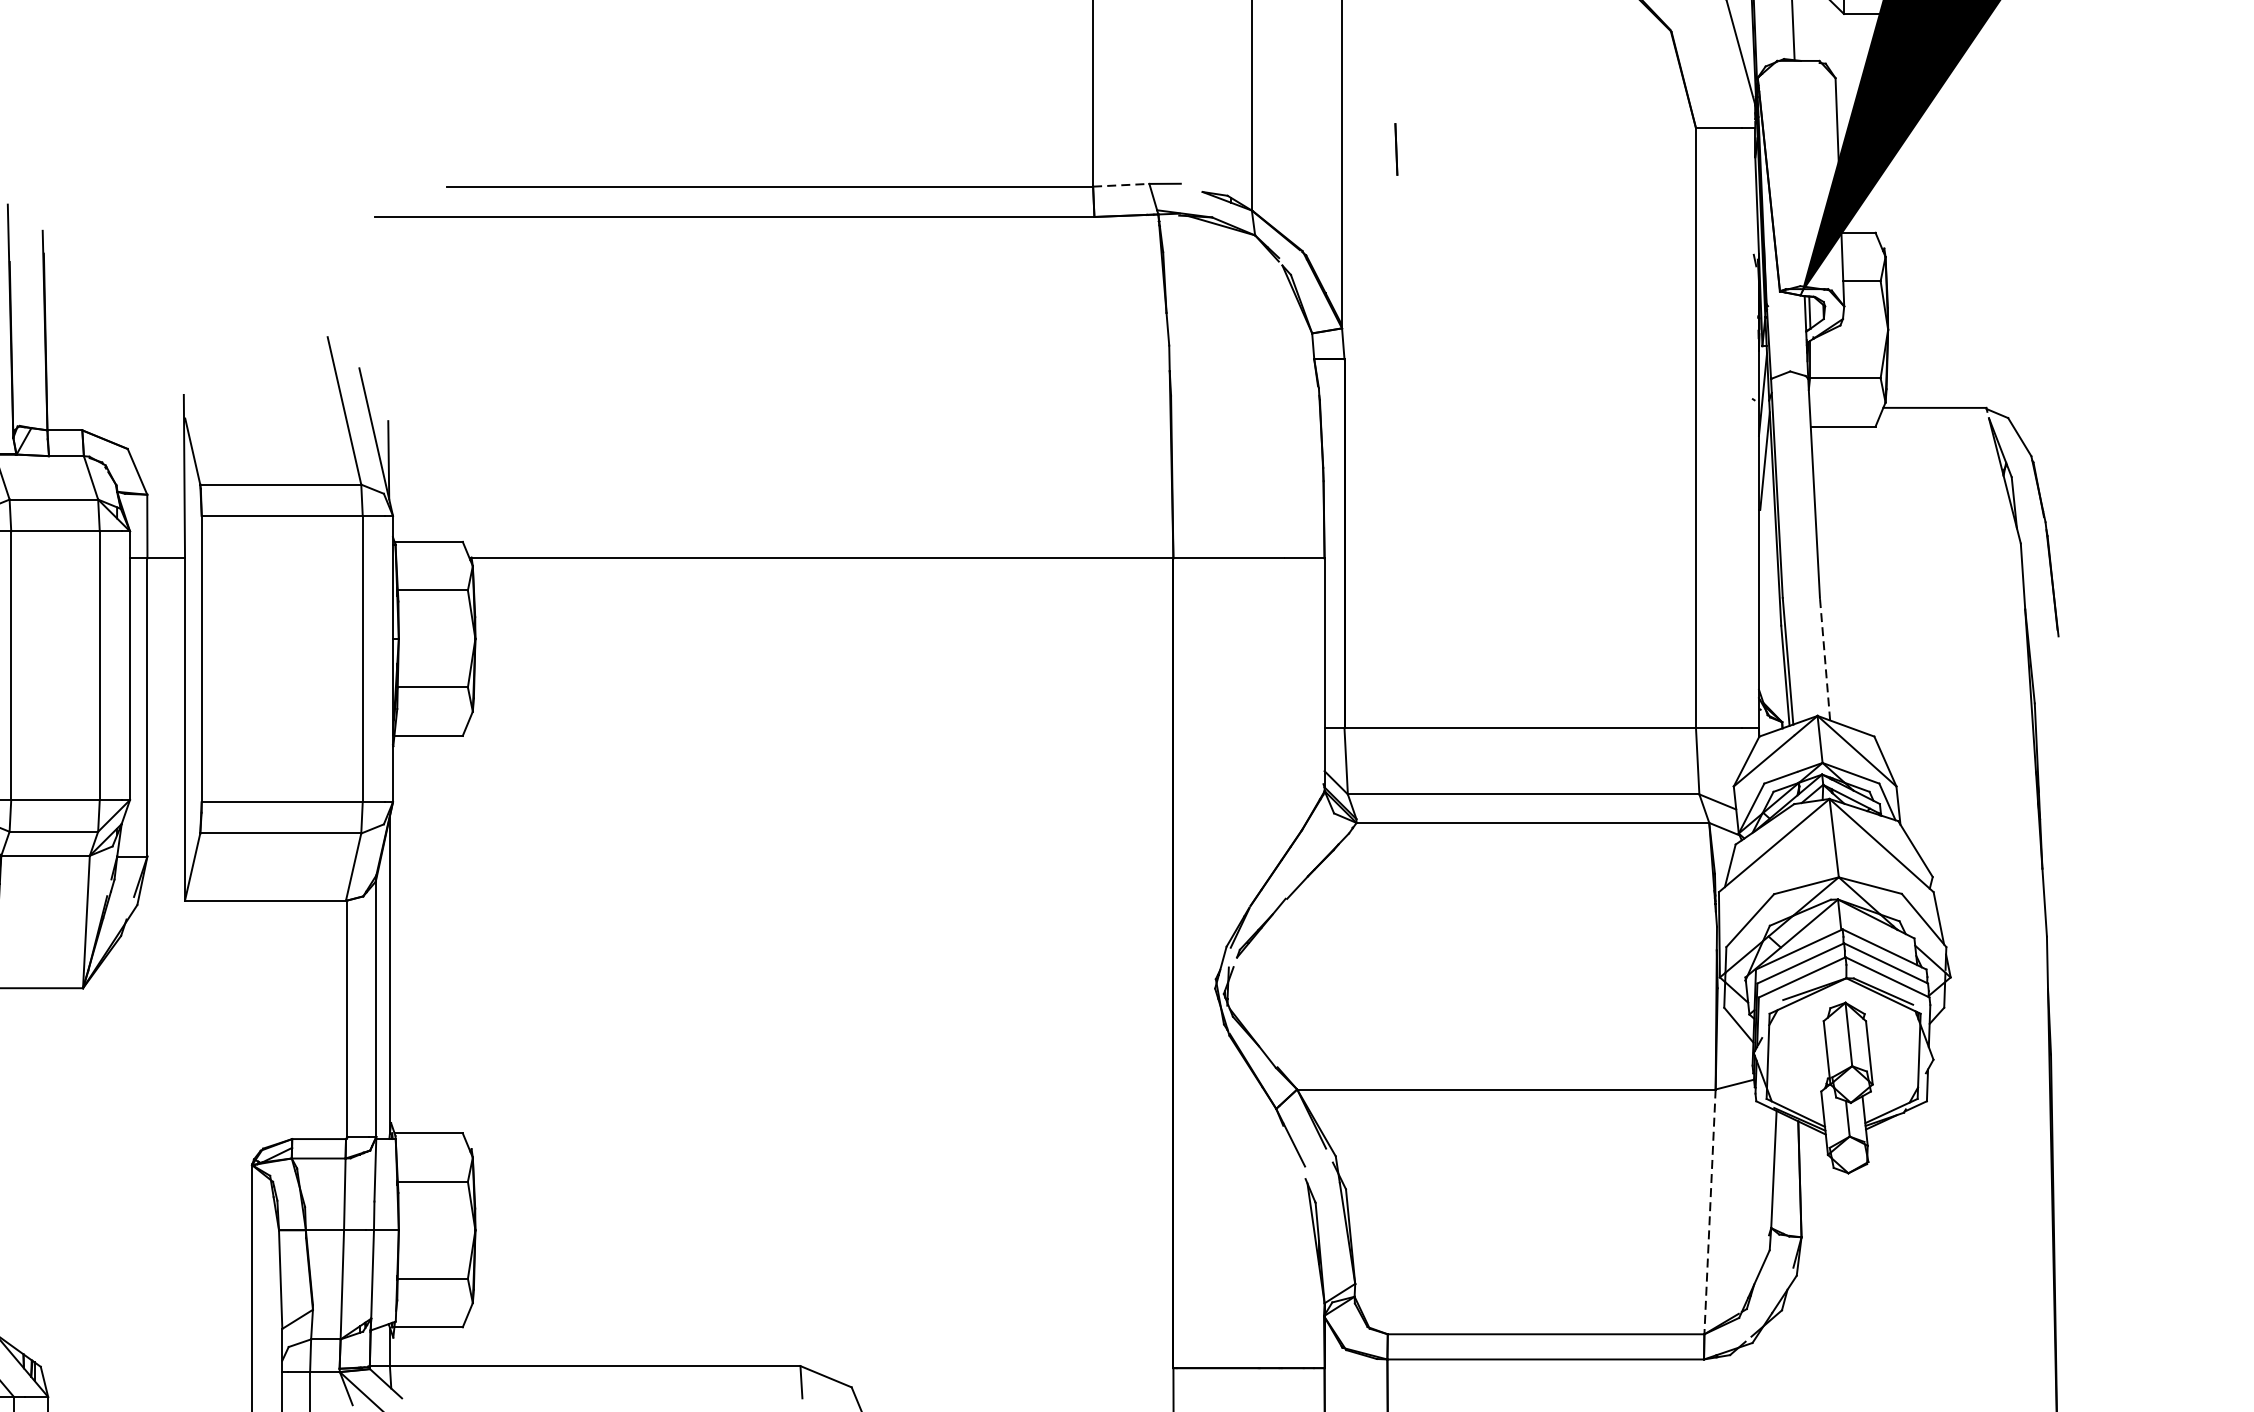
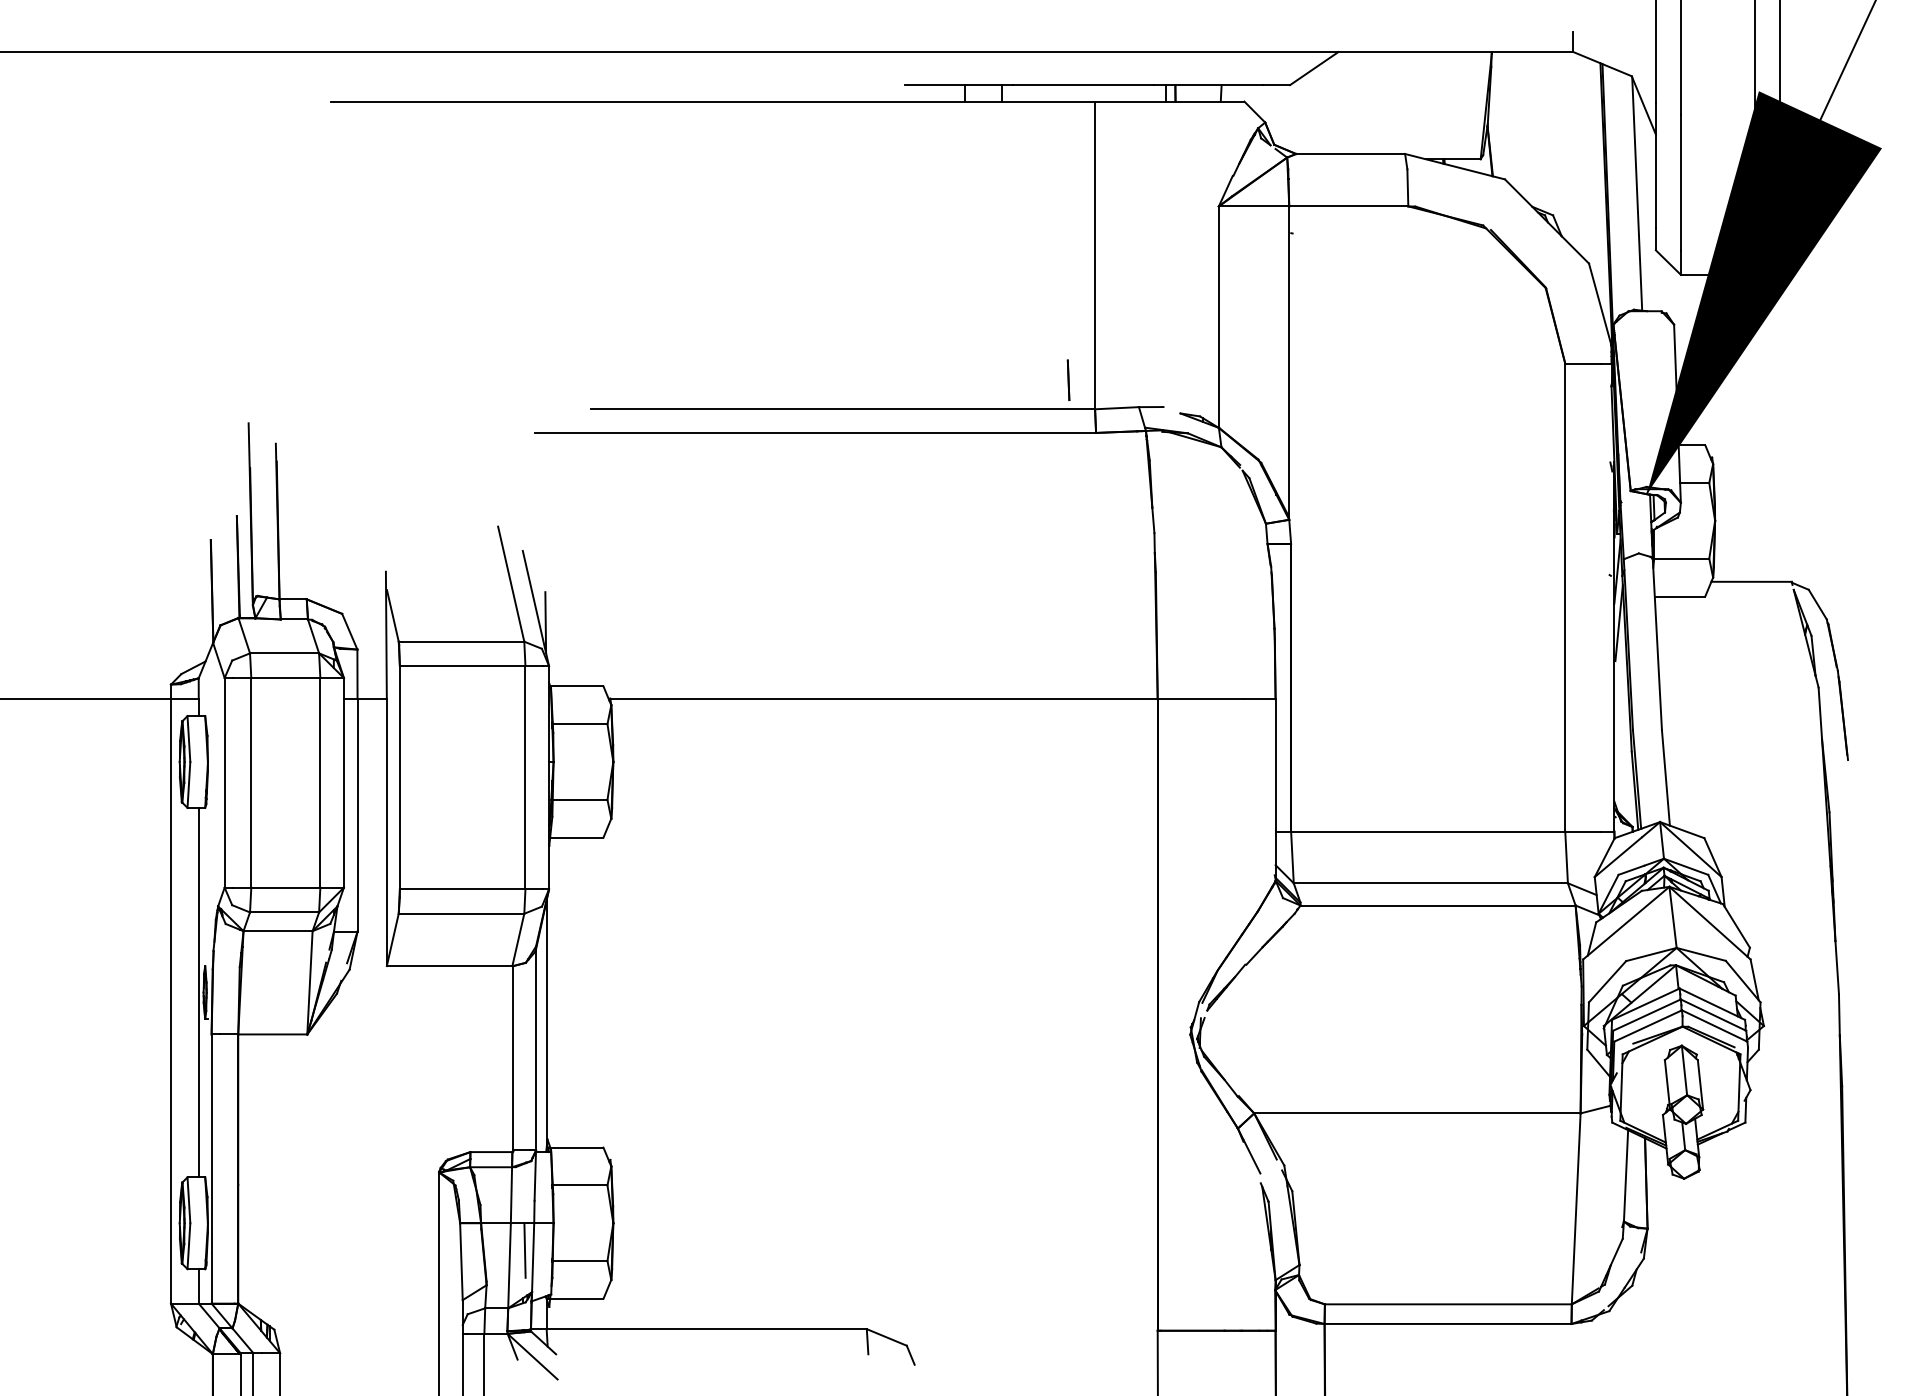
line: (1396, 148) -> (1068, 379), moved
line: (1121, 185) -> (1117, 408), dashed -> solid
line: (1824, 658) -> (1665, 777), dashed -> solid
line: (1710, 1211) -> (1576, 1208), dashed -> solid
line: (361, 1265) -> (524, 1250), added

